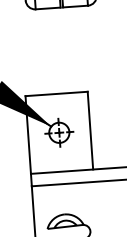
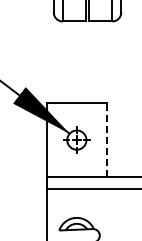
line: (90, 129) -> (106, 139), solid -> dashed

